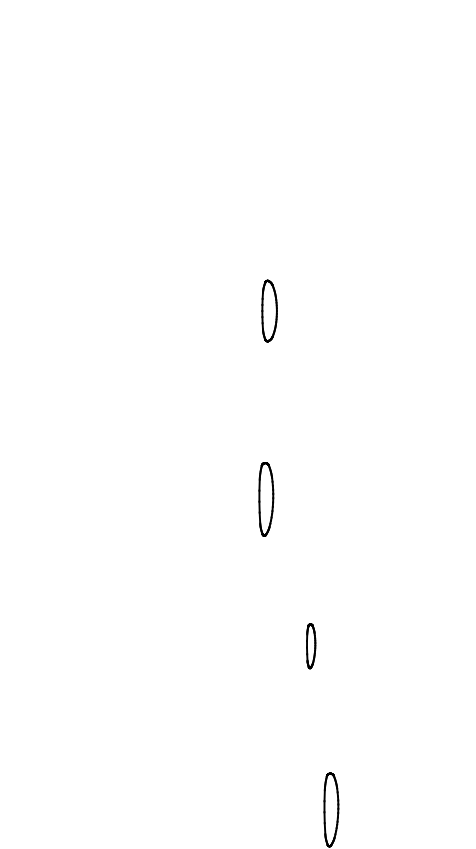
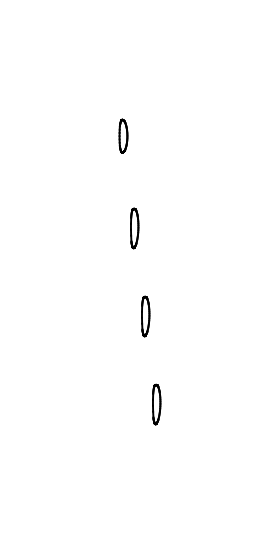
part: (265, 499) -> (134, 228), moved
part: (310, 646) -> (145, 316), size x1.67

